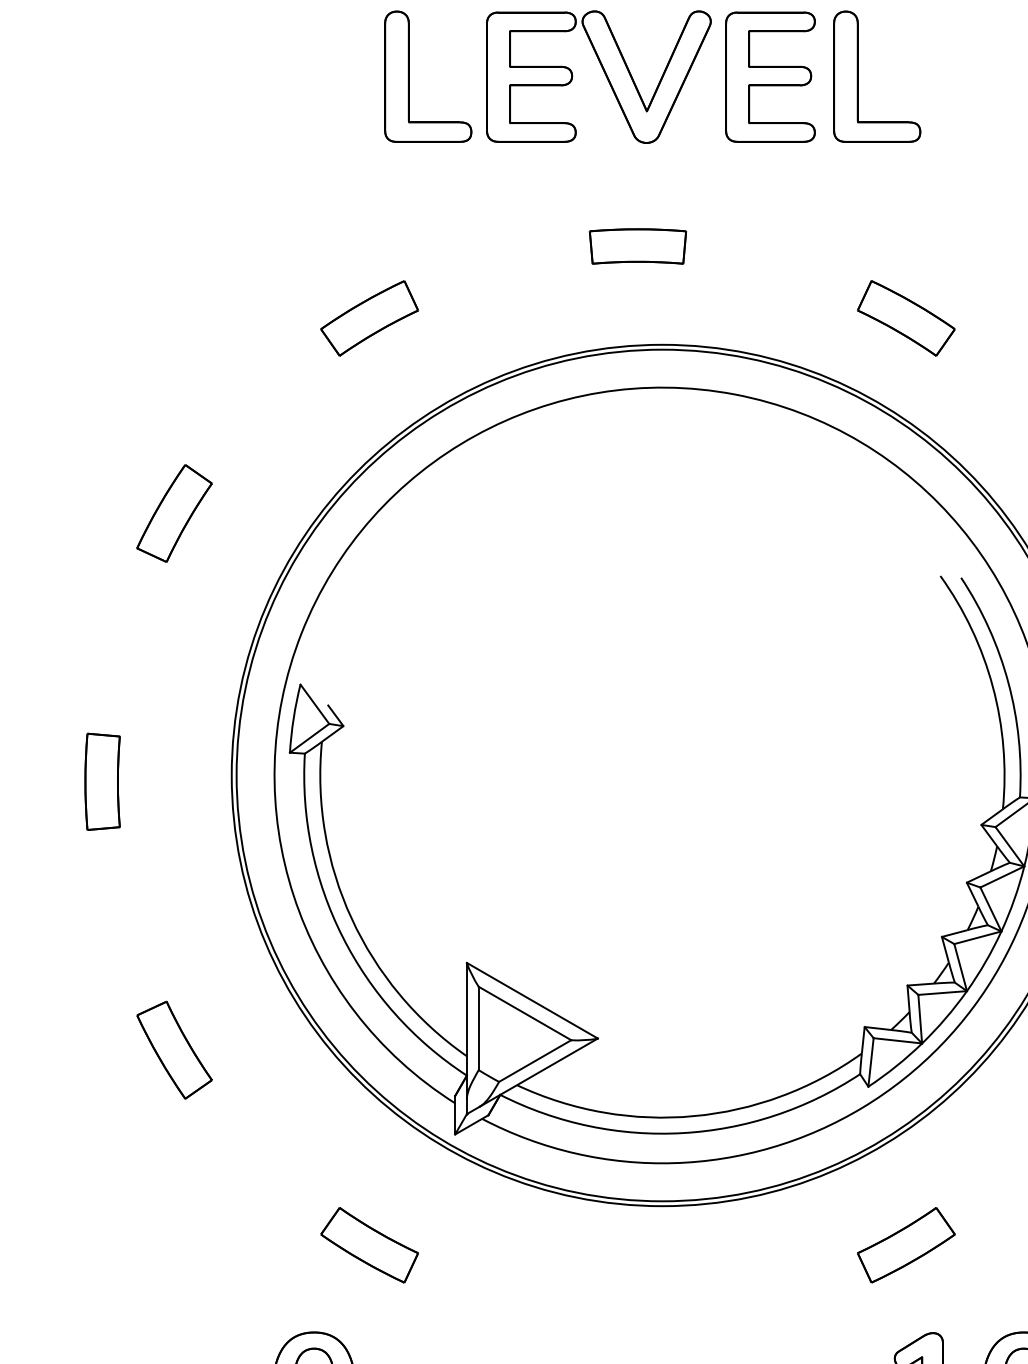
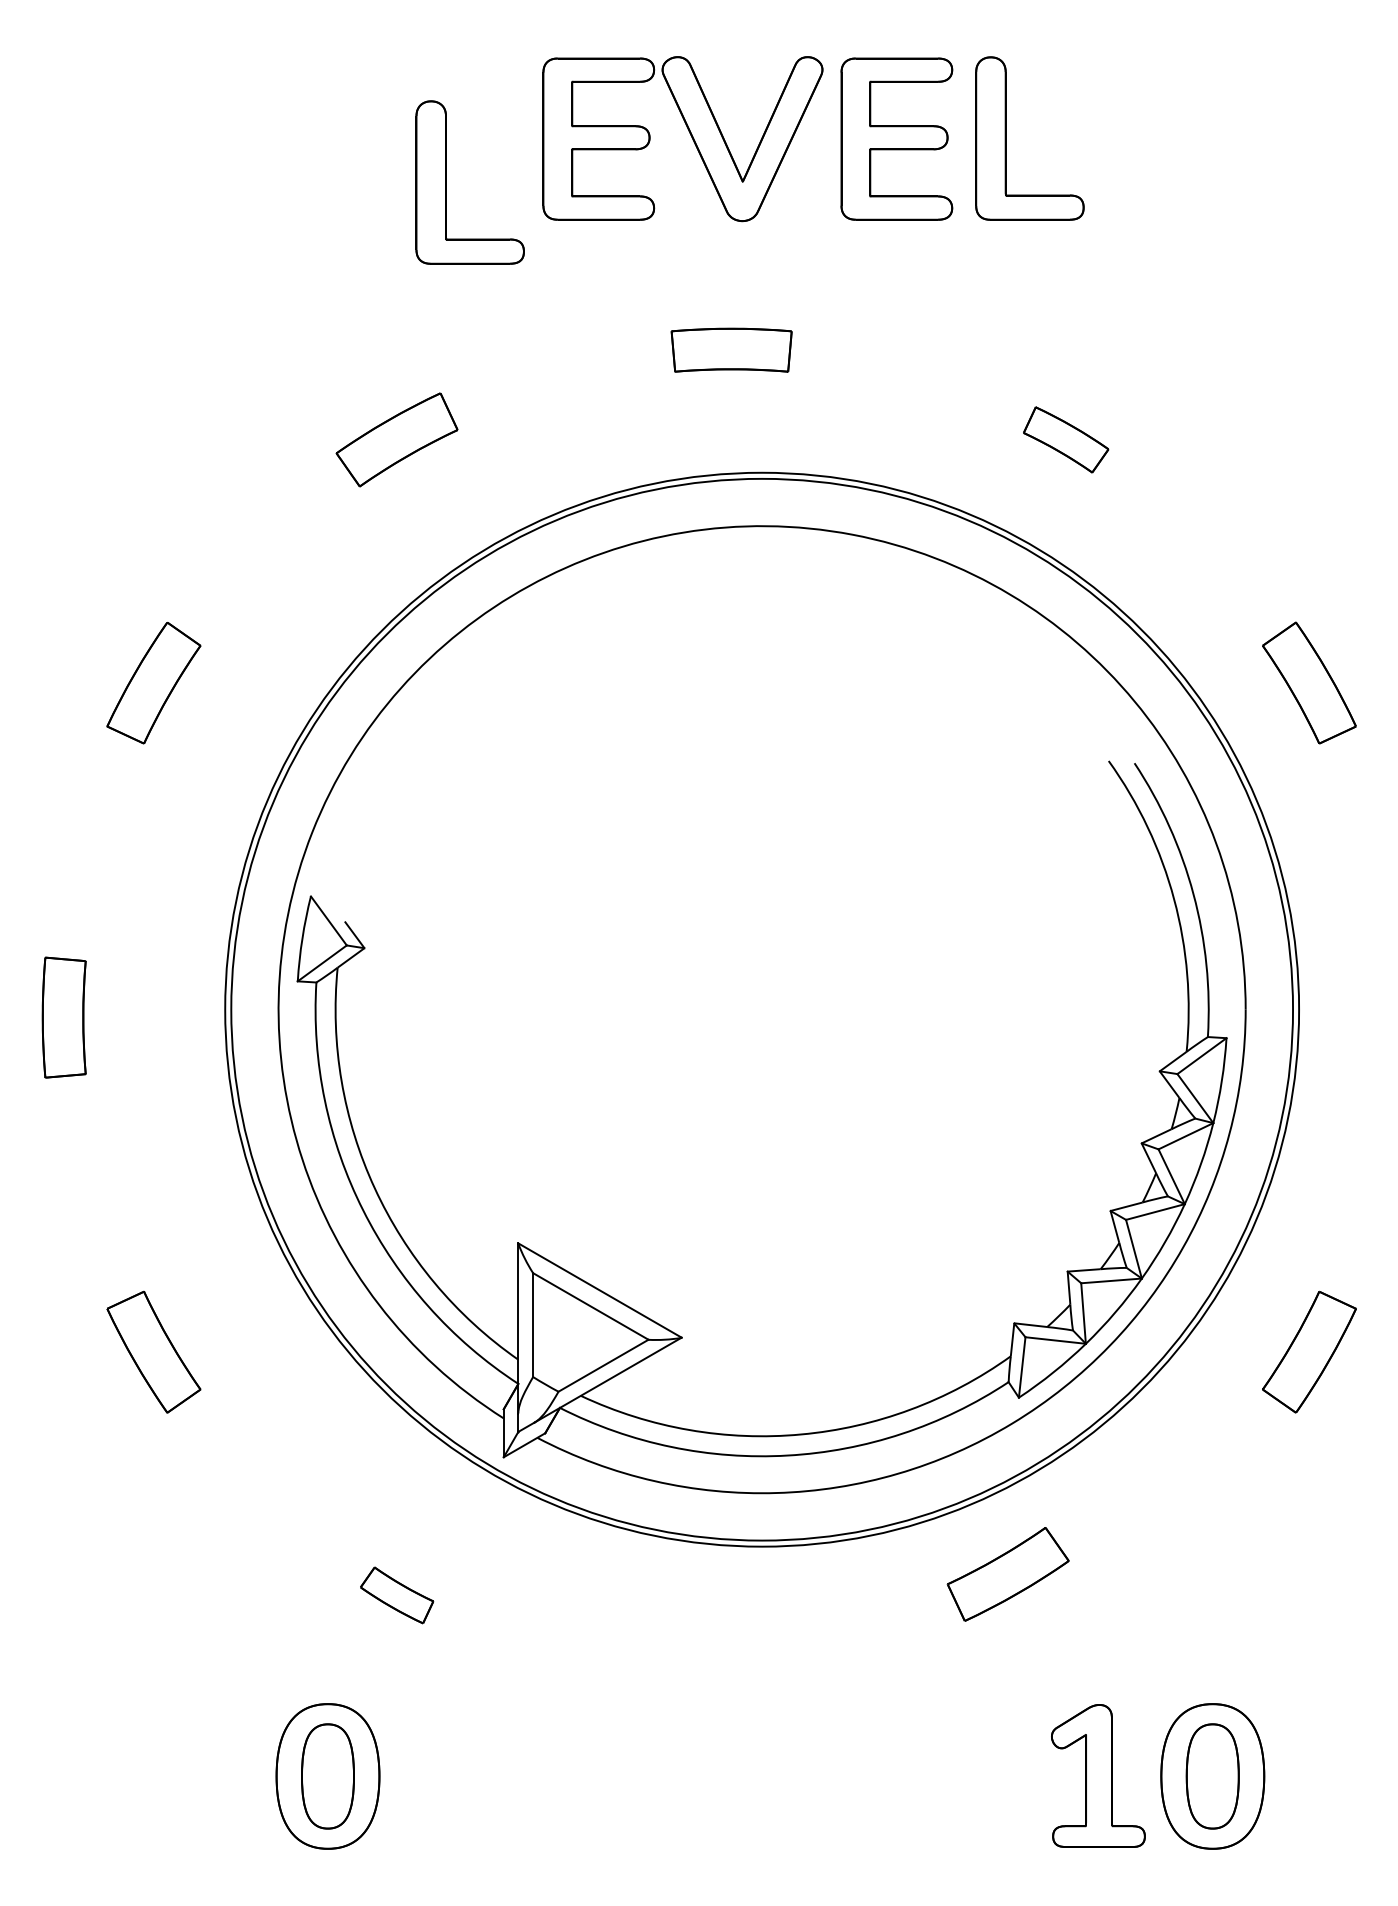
part: (409, 76) -> (446, 182), moved
part: (905, 318) -> (1065, 439), size x0.7
part: (369, 1245) -> (396, 1595), size x0.6
part: (905, 1245) -> (1007, 1574), moved

